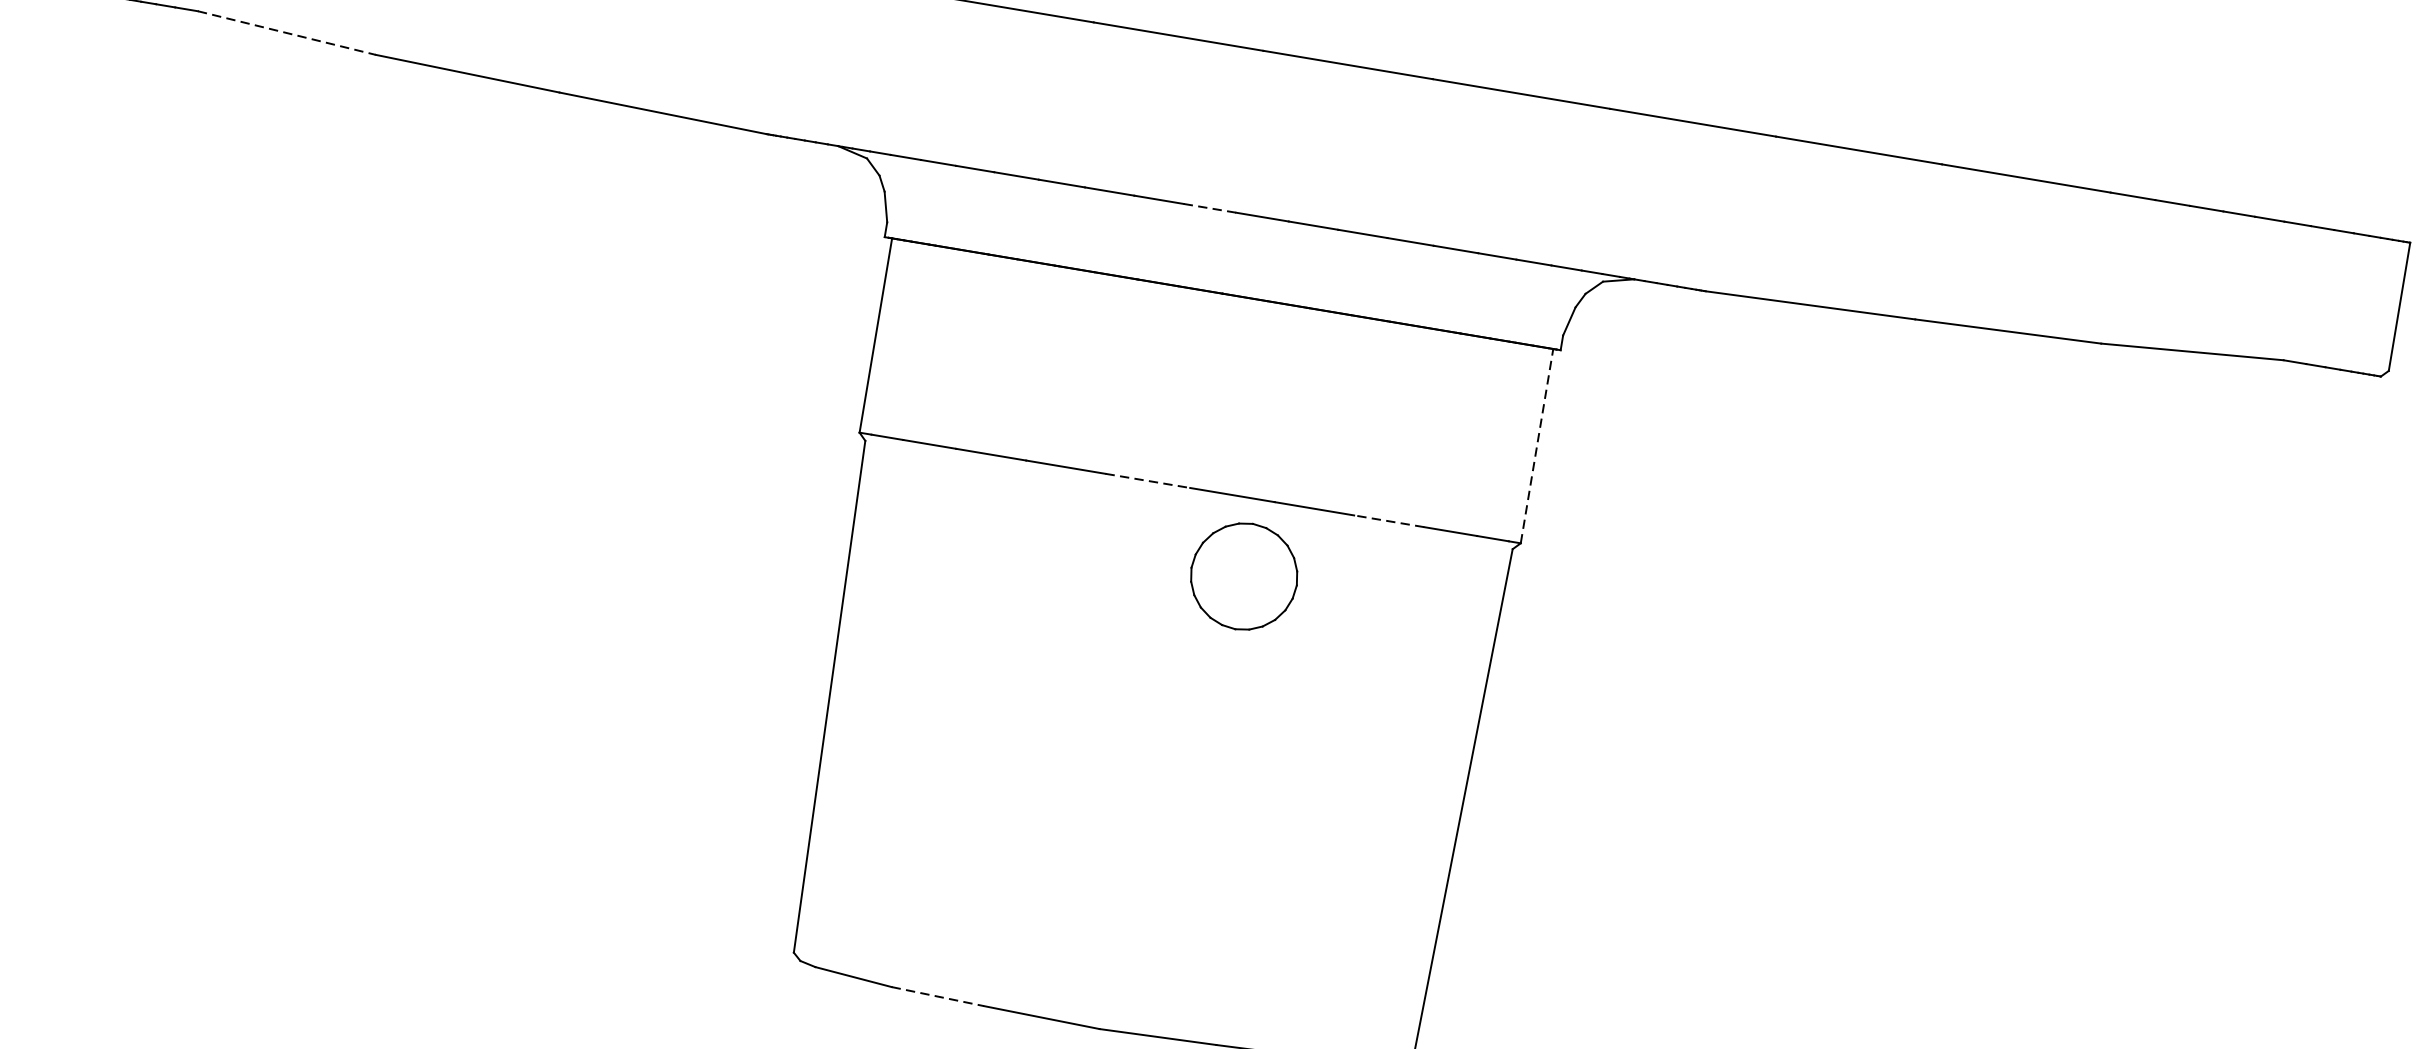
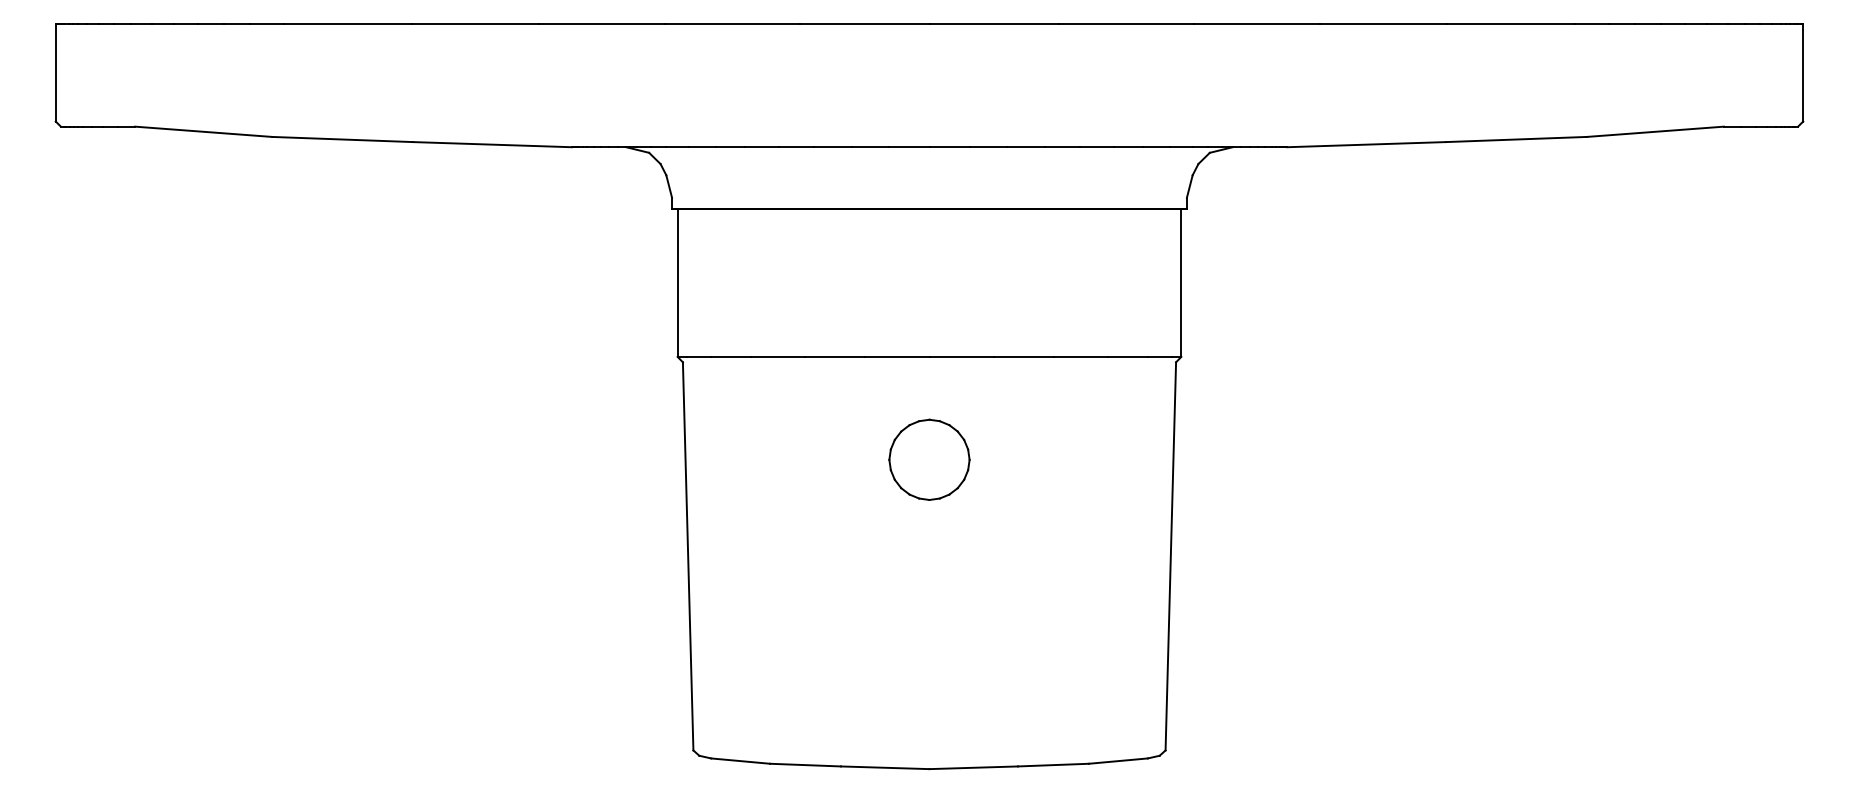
line: (286, 32) -> (203, 131), dashed -> solid
line: (1209, 208) -> (909, 147), dashed -> solid
line: (1537, 445) -> (1181, 282), dashed -> solid
line: (1148, 480) -> (897, 356), dashed -> solid
line: (1389, 520) -> (1081, 356), dashed -> solid
part: (1244, 576) -> (929, 459), moved
line: (938, 997) -> (806, 765), dashed -> solid

